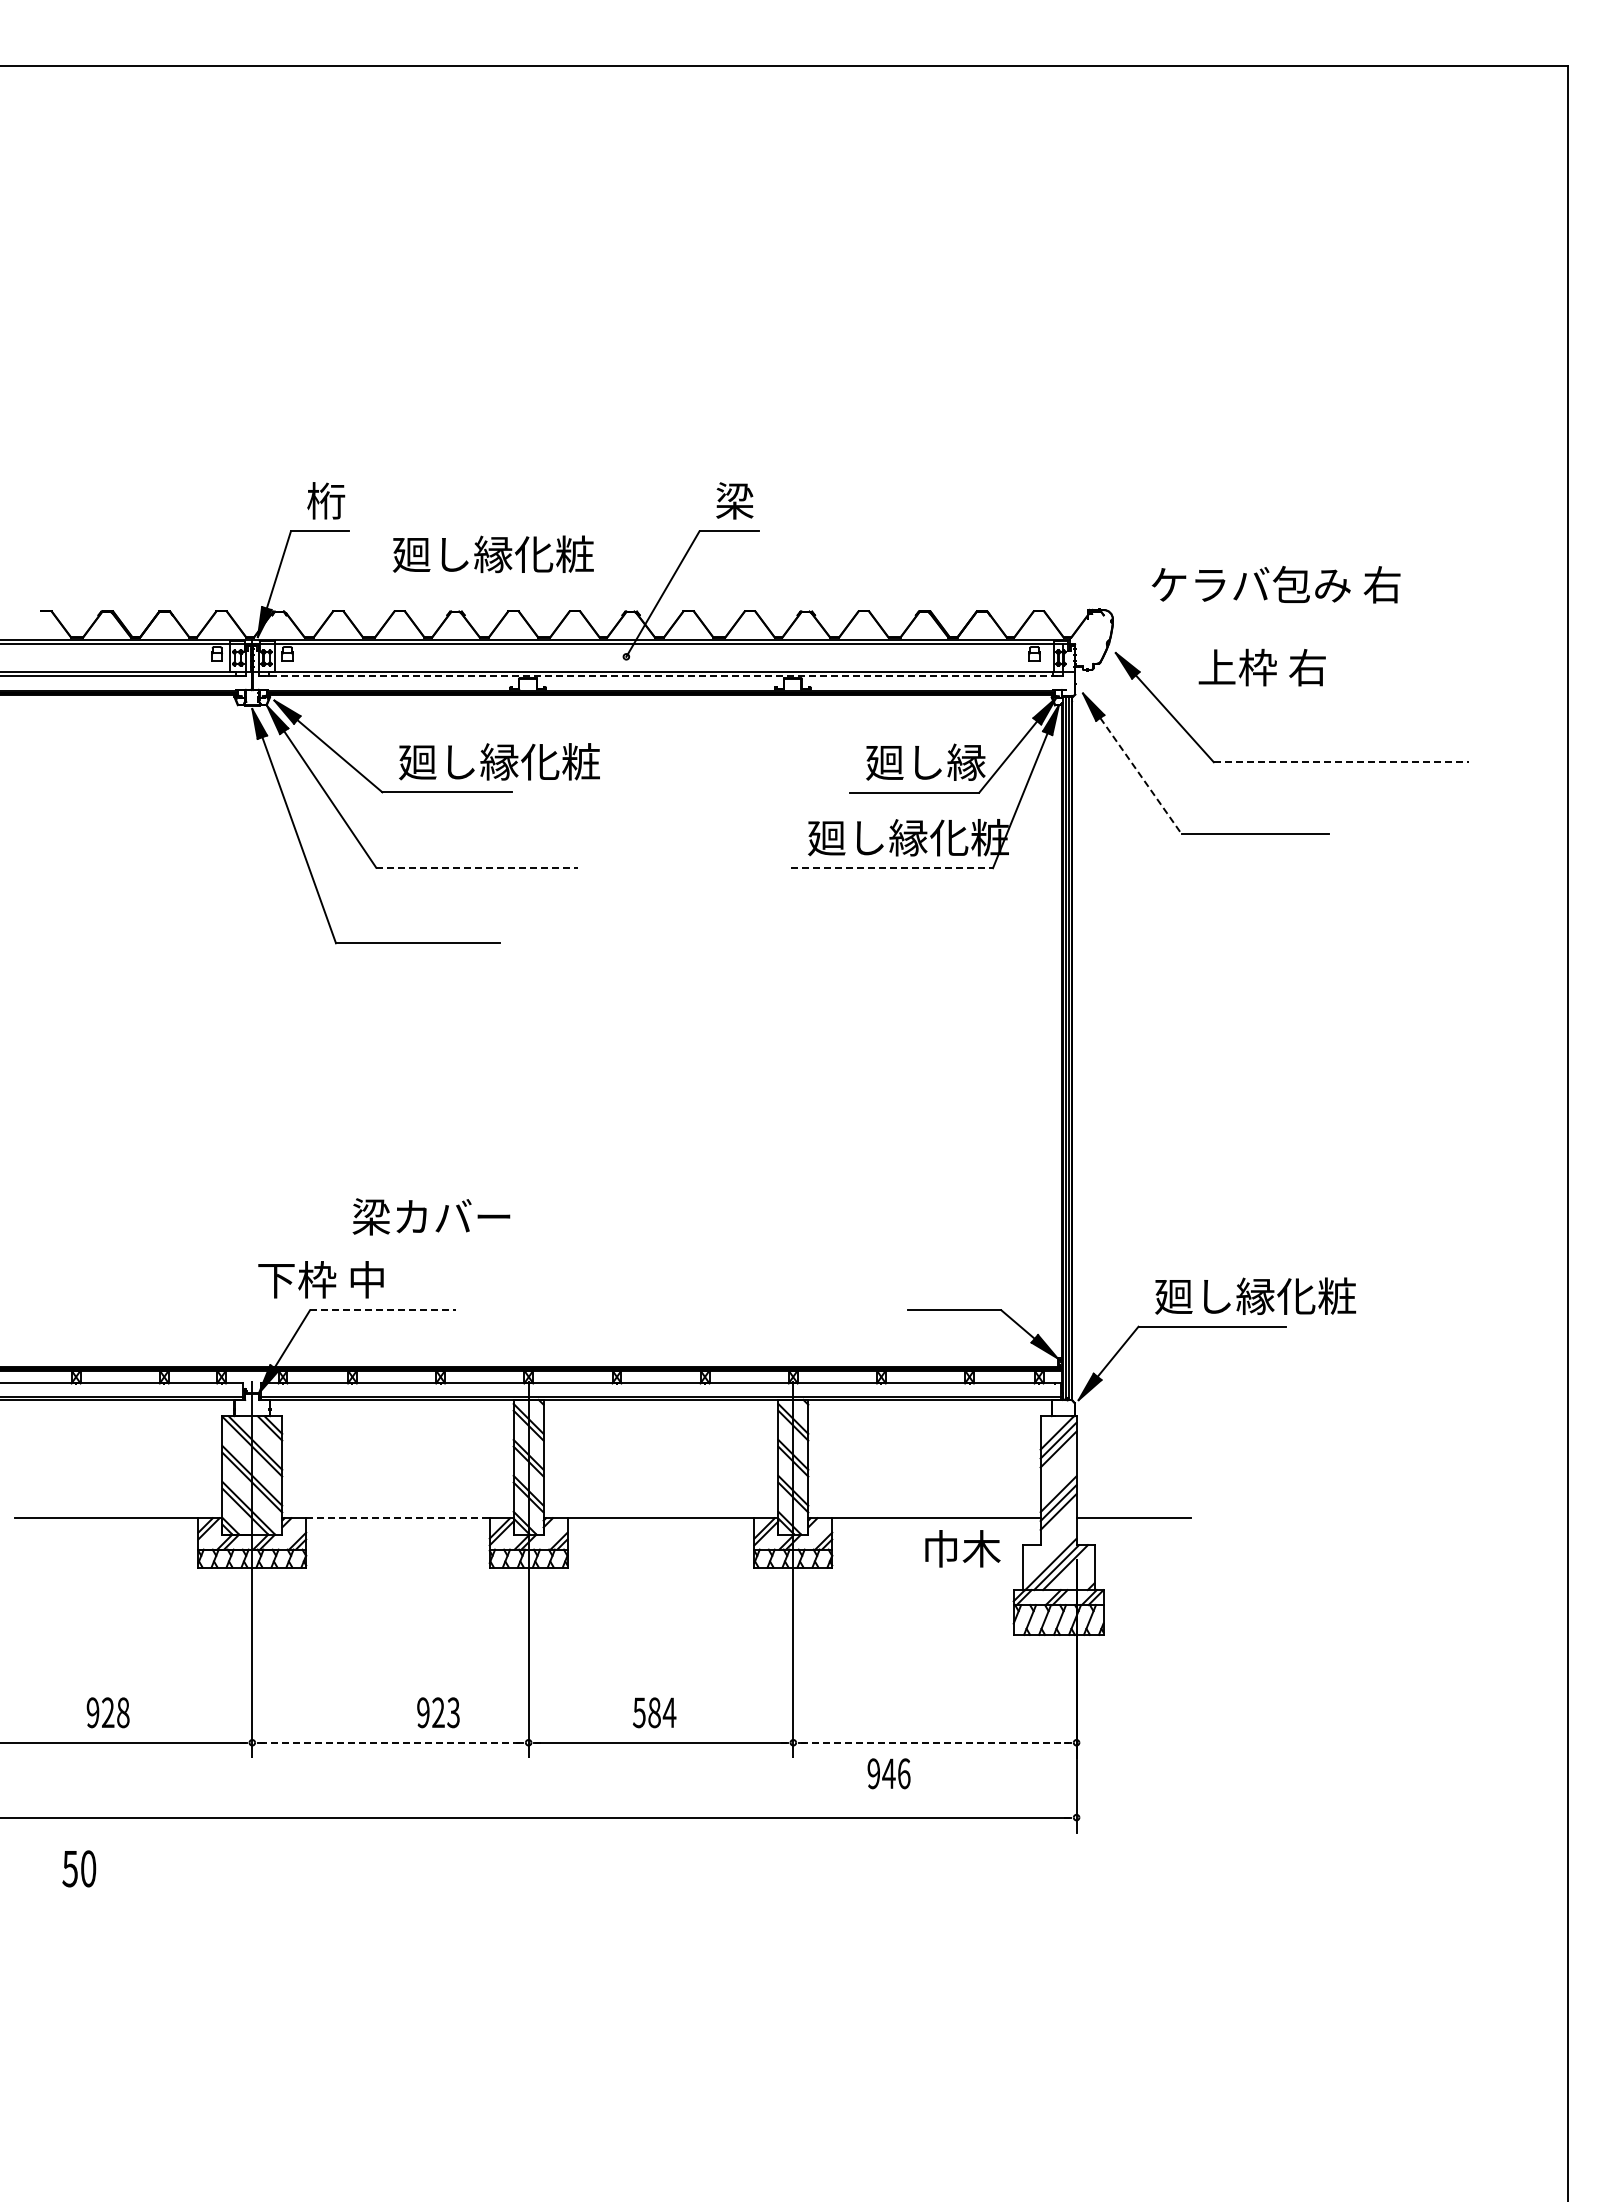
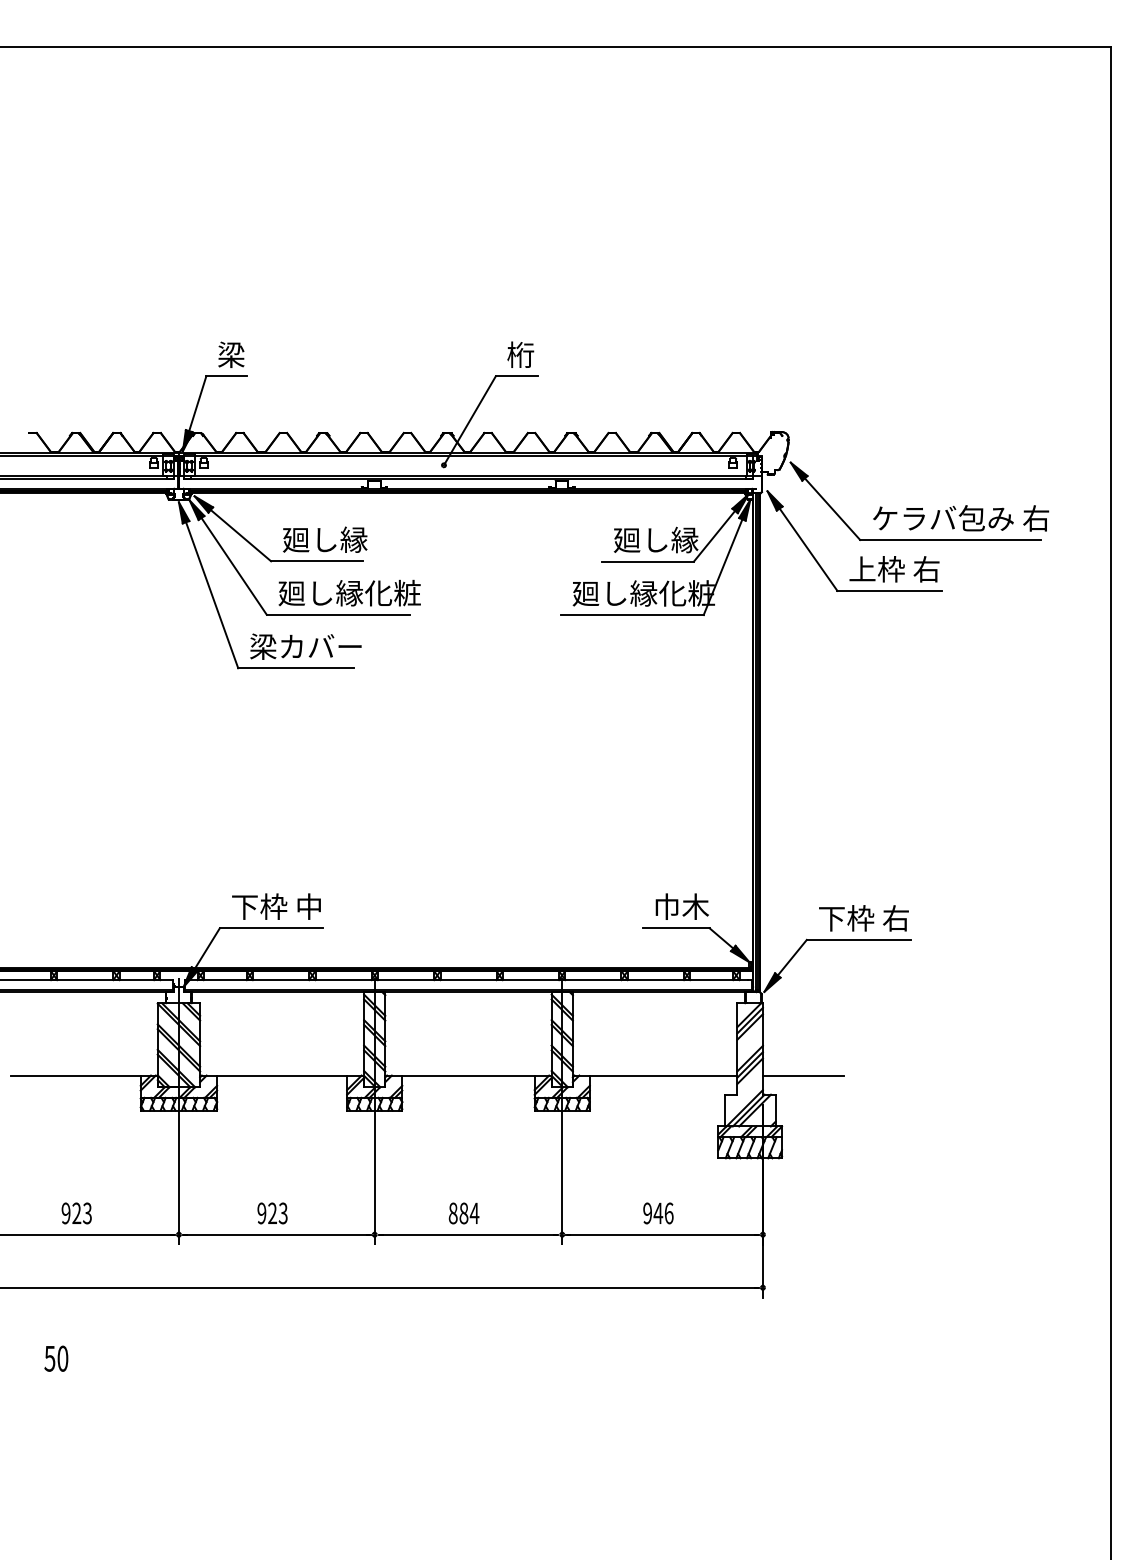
text: (326, 500) -> (231, 354), 桁 -> 梁
text: (734, 500) -> (520, 354), 梁 -> 桁
text: (493, 554) -> (349, 593), moved
text: (1275, 584) -> (960, 518), moved
text: (1261, 667) -> (893, 569), moved
line: (661, 676) -> (468, 479), dashed -> solid
text: (560, 761) -> (397, 539), 廻し縁化粧 -> 廻し縁
line: (1341, 762) -> (950, 540), dashed -> solid
line: (1140, 776) -> (808, 550), dashed -> solid
line: (477, 867) -> (338, 614), dashed -> solid
line: (892, 868) -> (632, 615), dashed -> solid
text: (431, 1216) -> (305, 646), moved
text: (320, 1279) -> (276, 906), moved
text: (1255, 1295) -> (889, 917), 廻し縁化粧 -> 下枠 右
line: (382, 1310) -> (271, 928), dashed -> solid
line: (397, 1518) -> (281, 1075), dashed -> solid
text: (962, 1548) -> (682, 906), moved
text: (122, 1712) -> (86, 1213), 928 -> 923
text: (438, 1712) -> (272, 1213), moved
text: (638, 1712) -> (452, 1213), 584 -> 884
line: (390, 1742) -> (276, 1234), dashed -> solid
line: (935, 1742) -> (662, 1234), dashed -> solid
text: (888, 1773) -> (658, 1213), moved
text: (79, 1868) -> (56, 1358), moved

